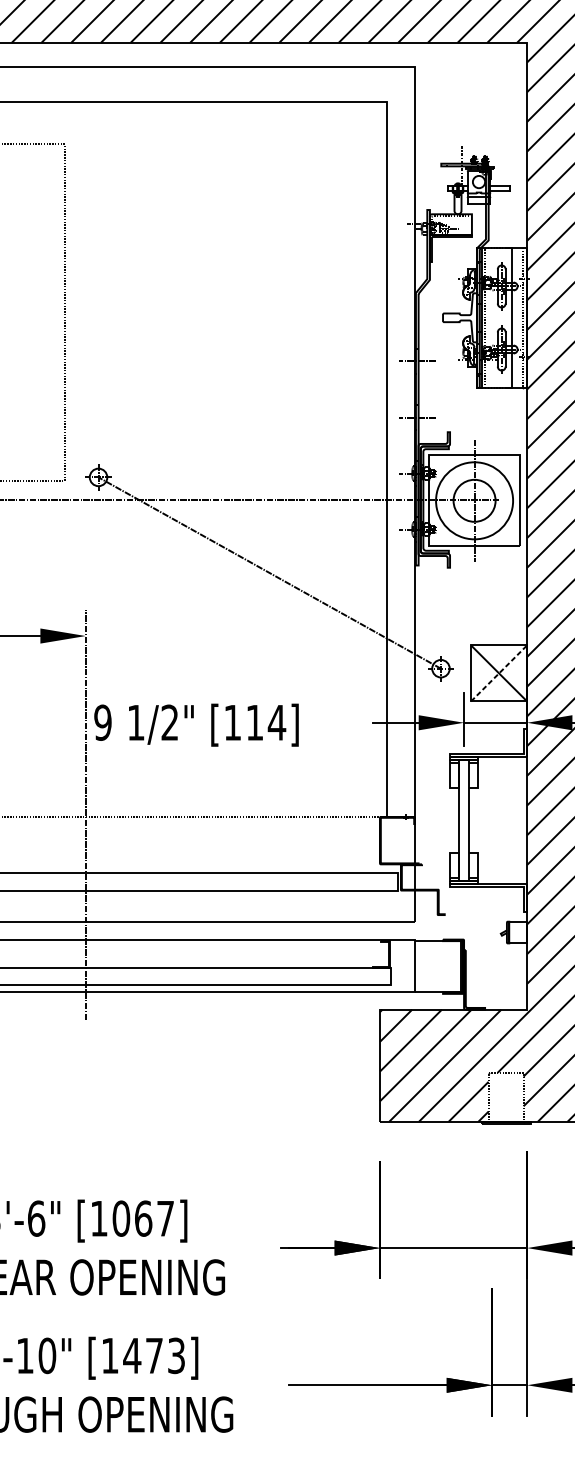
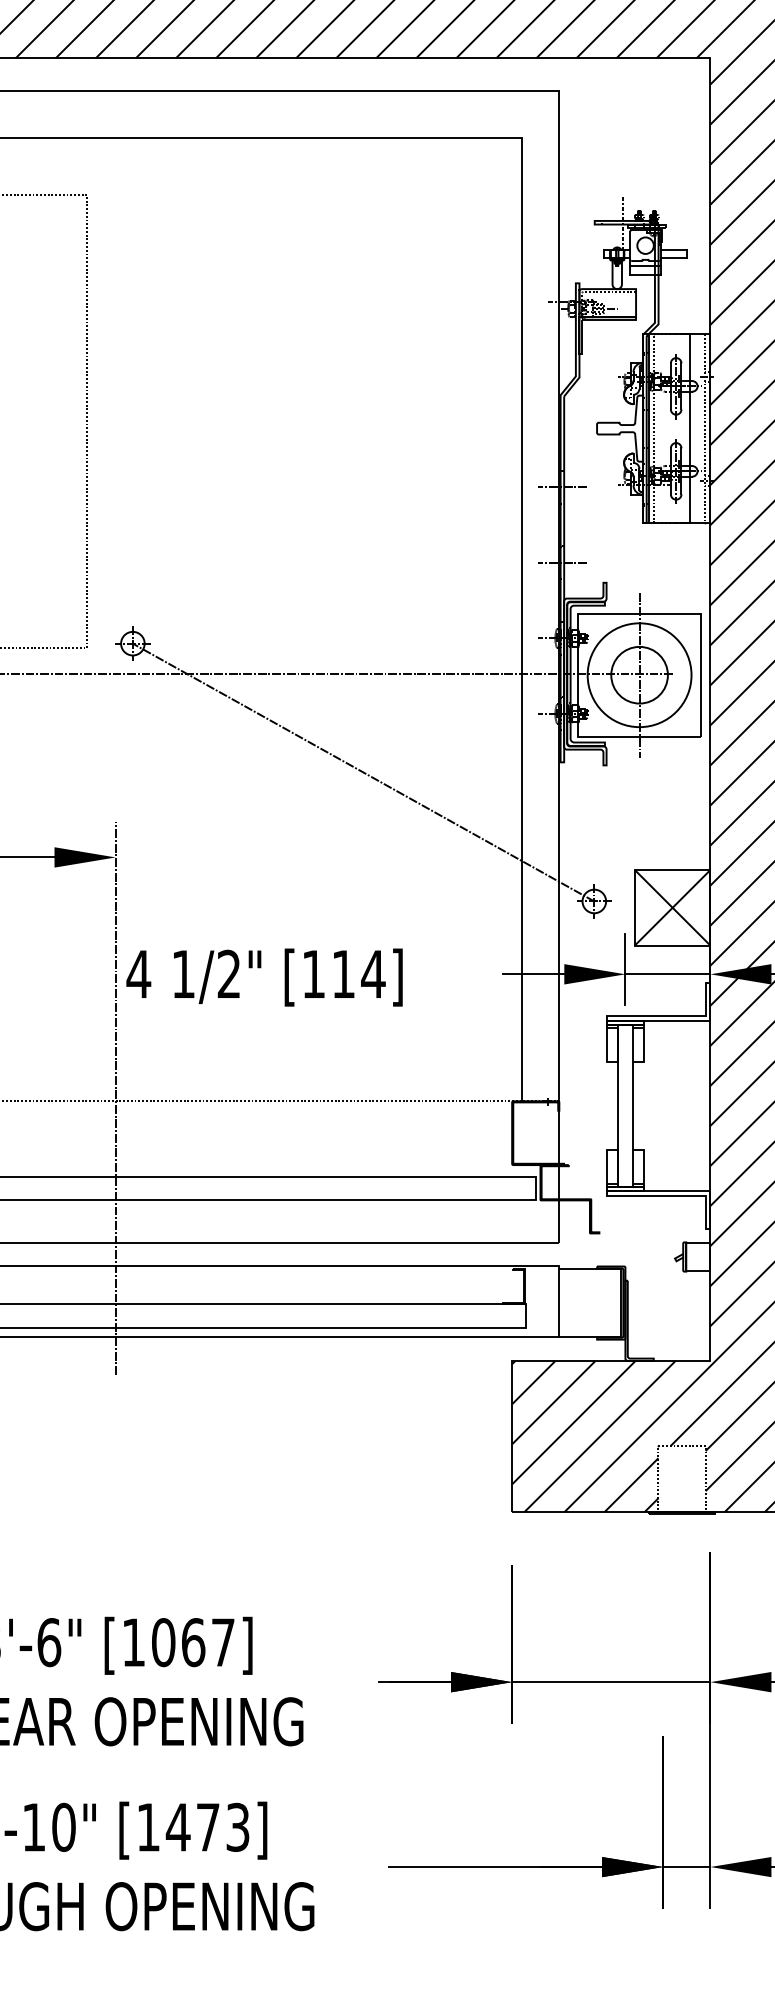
line: (498, 673) -> (672, 907), dashed -> solid
text: (102, 722) -> (138, 973), 9 -> 4

